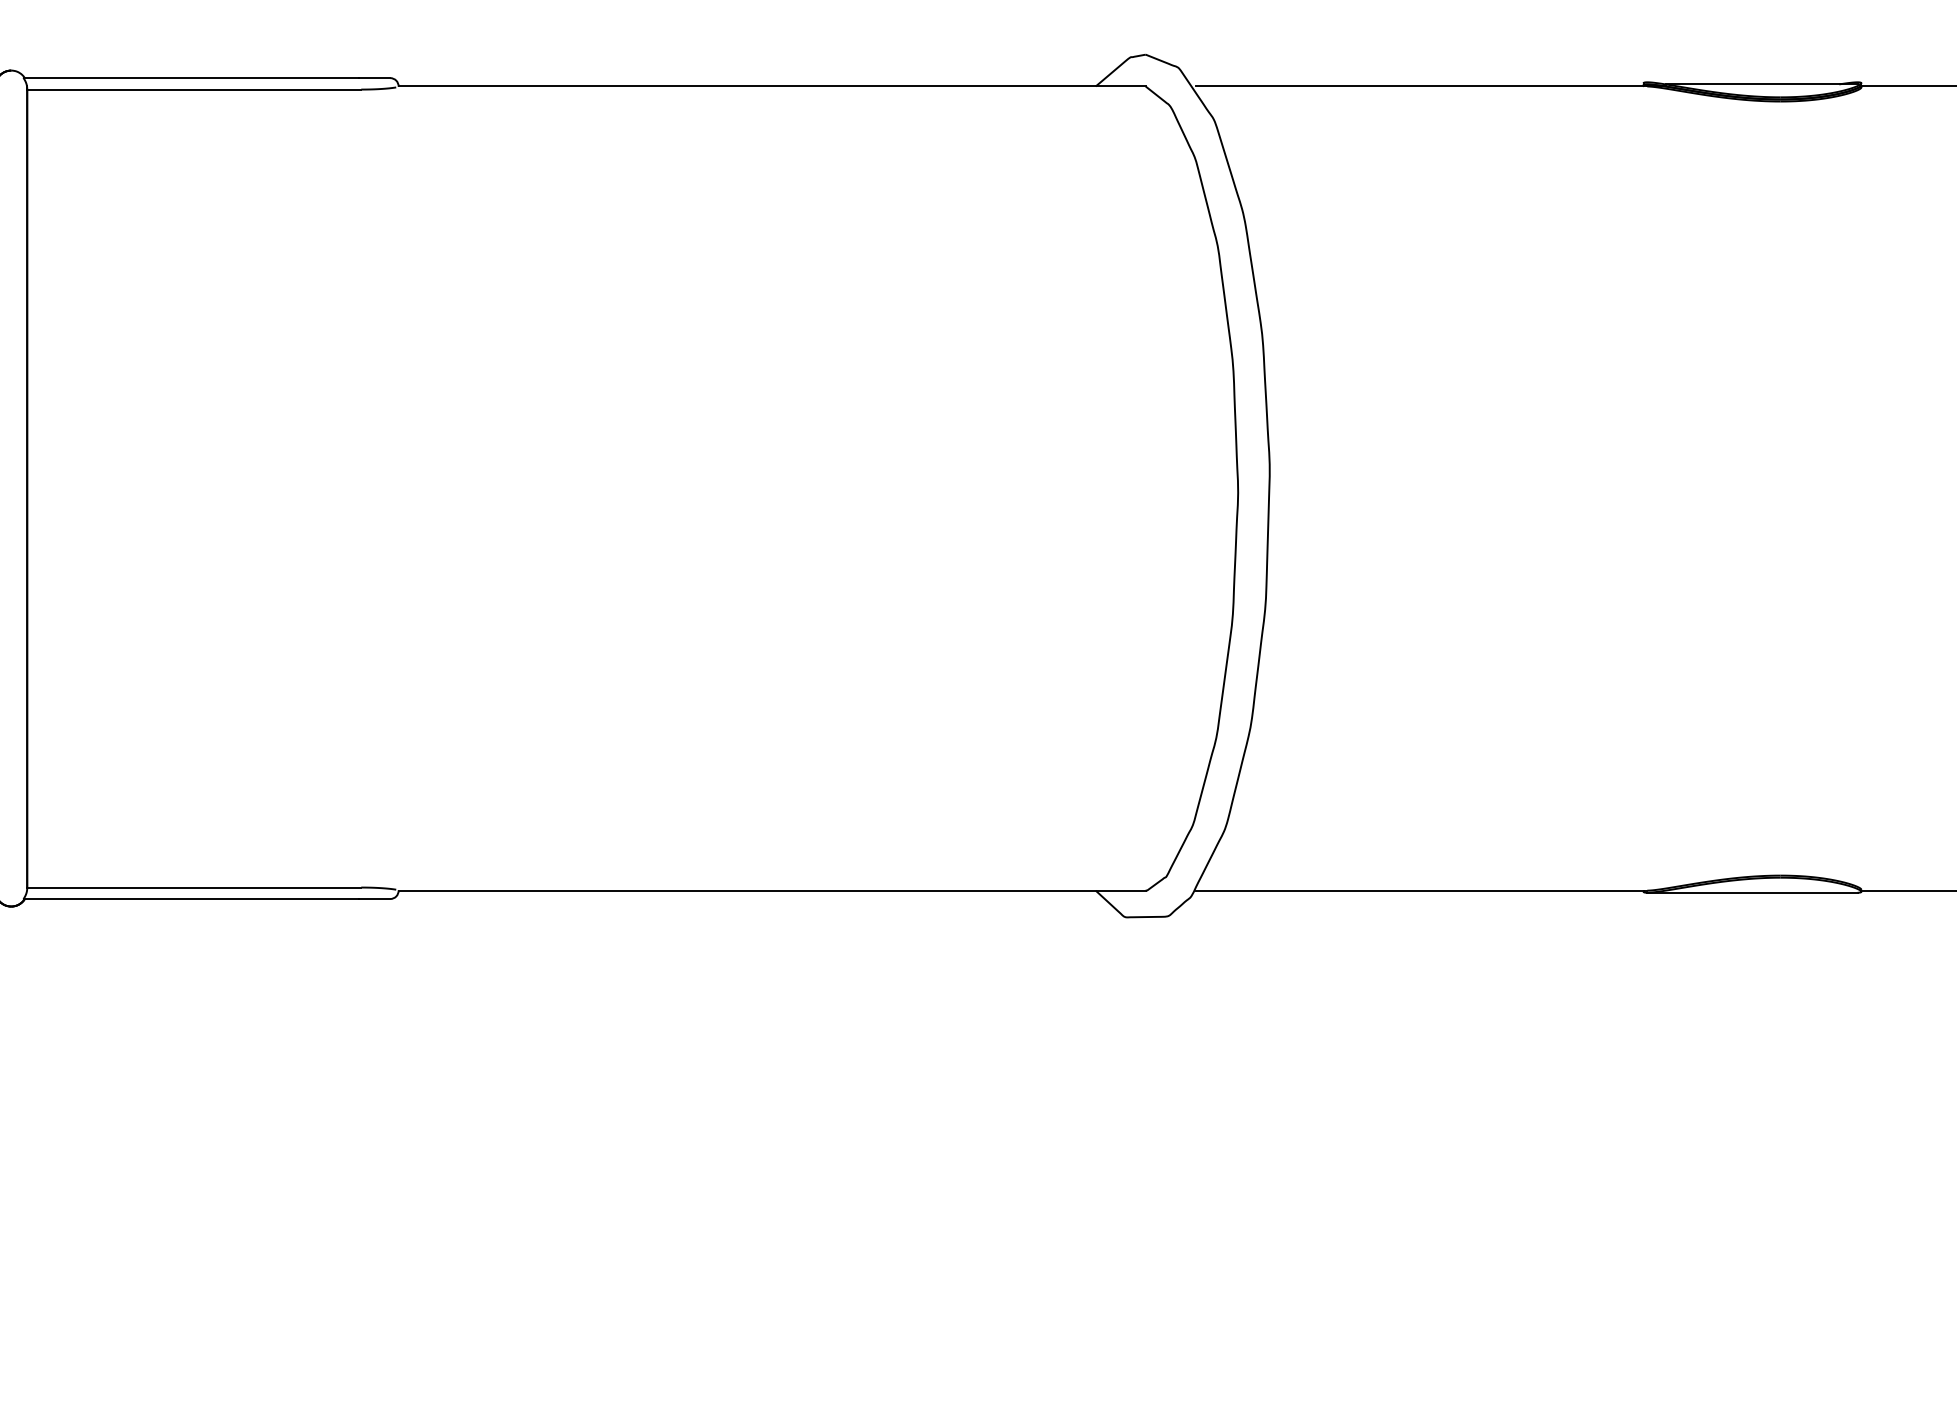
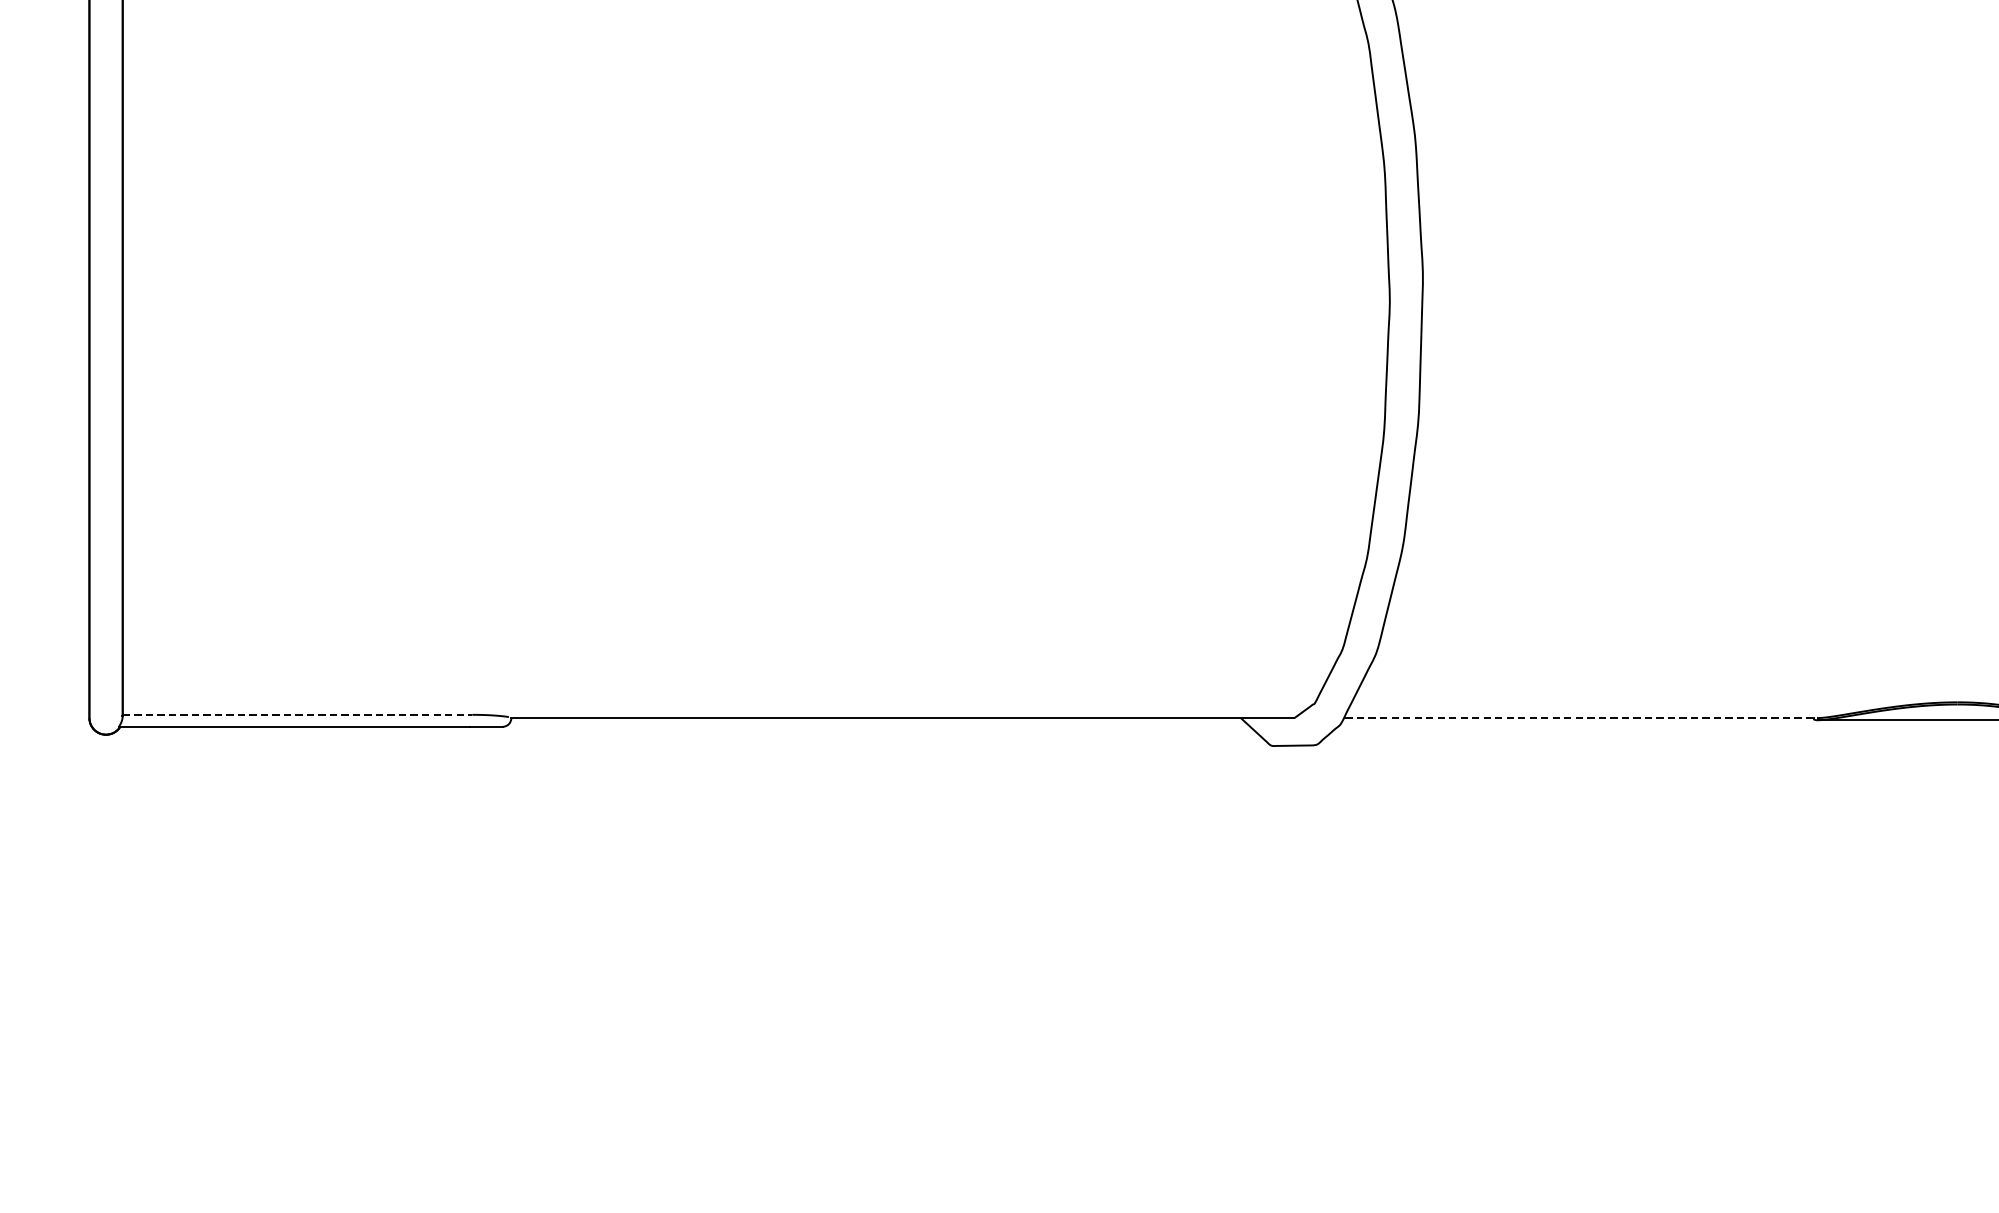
line: (194, 887) -> (297, 714), solid -> dashed
line: (1421, 890) -> (1581, 717), solid -> dashed

